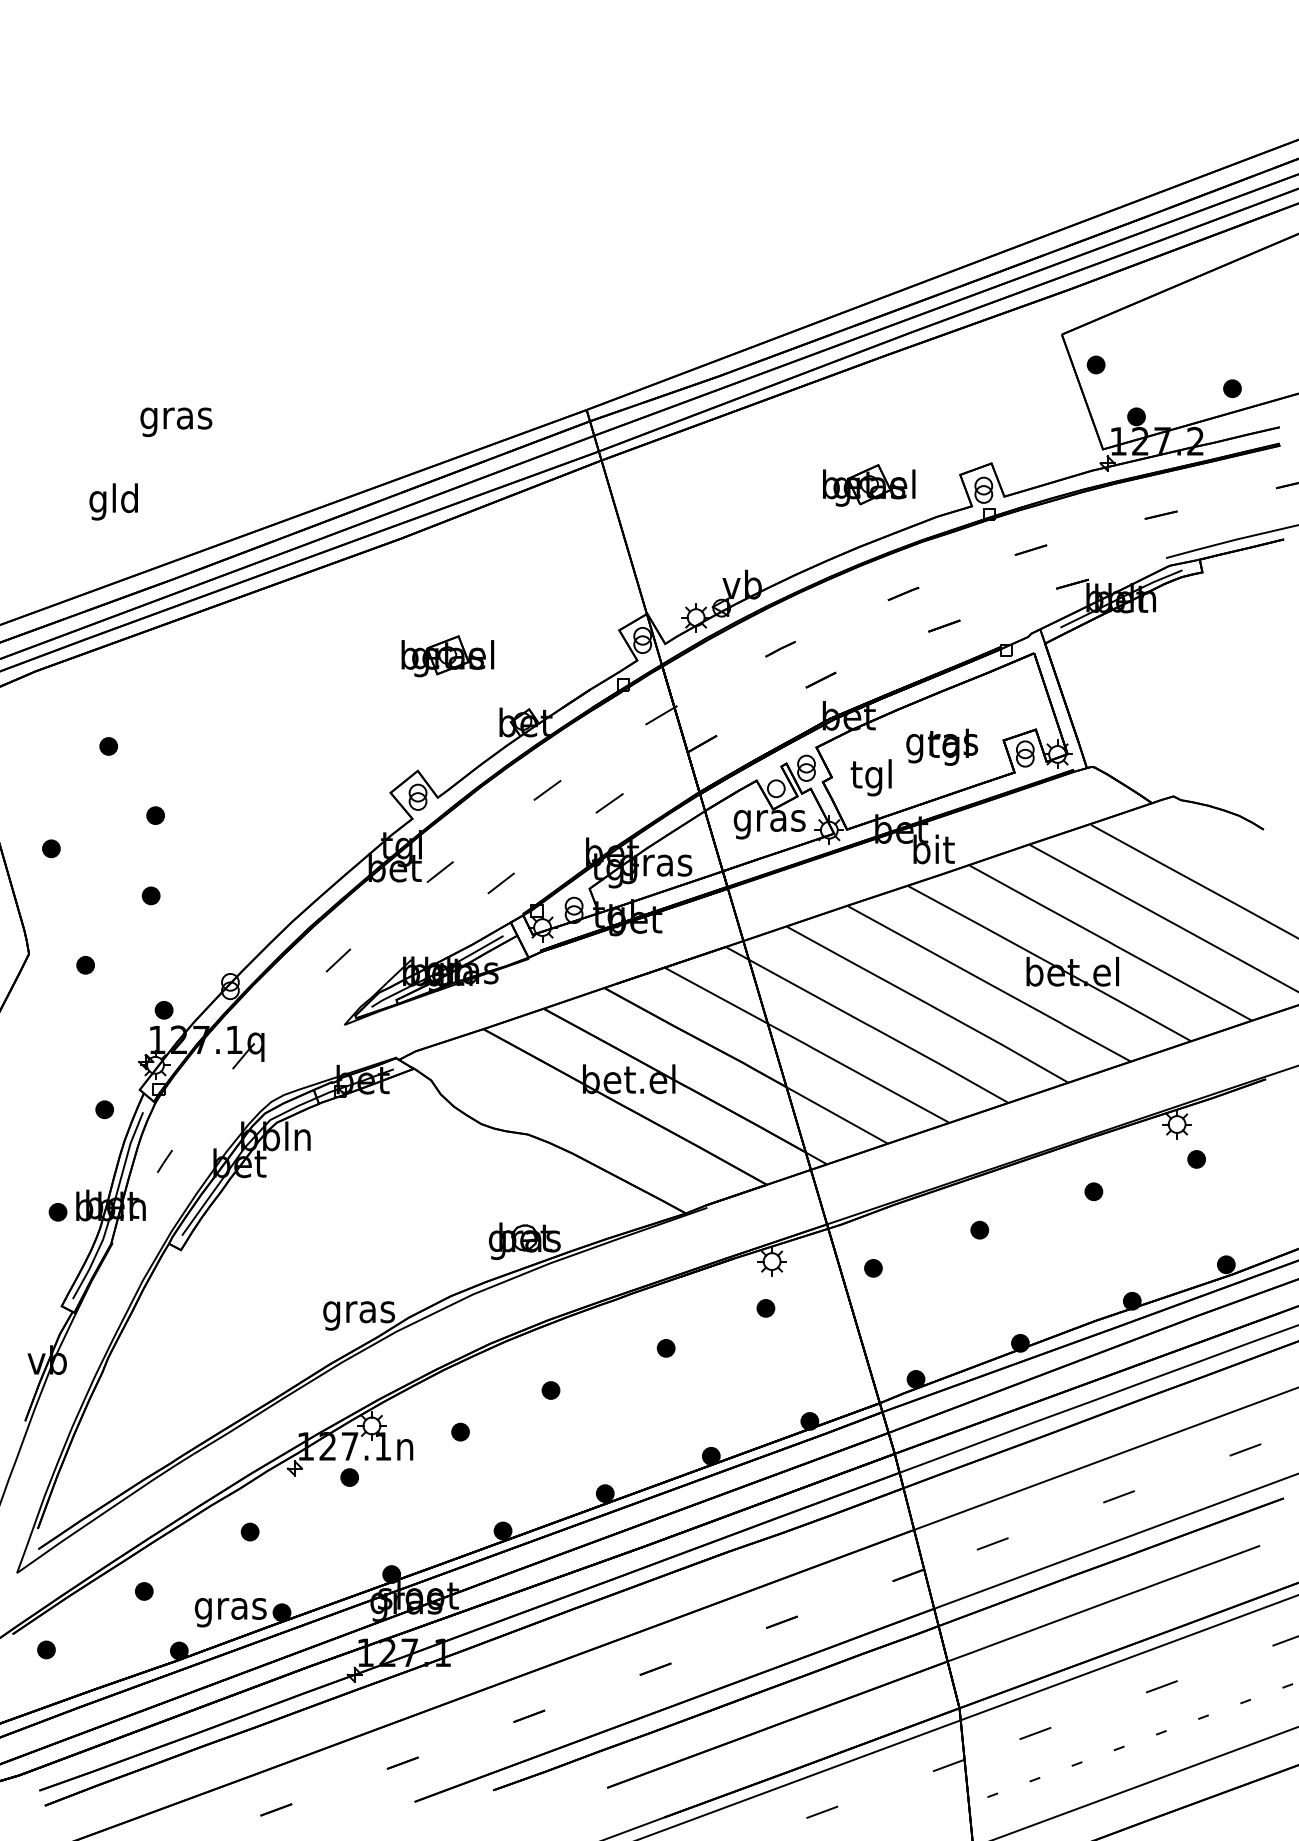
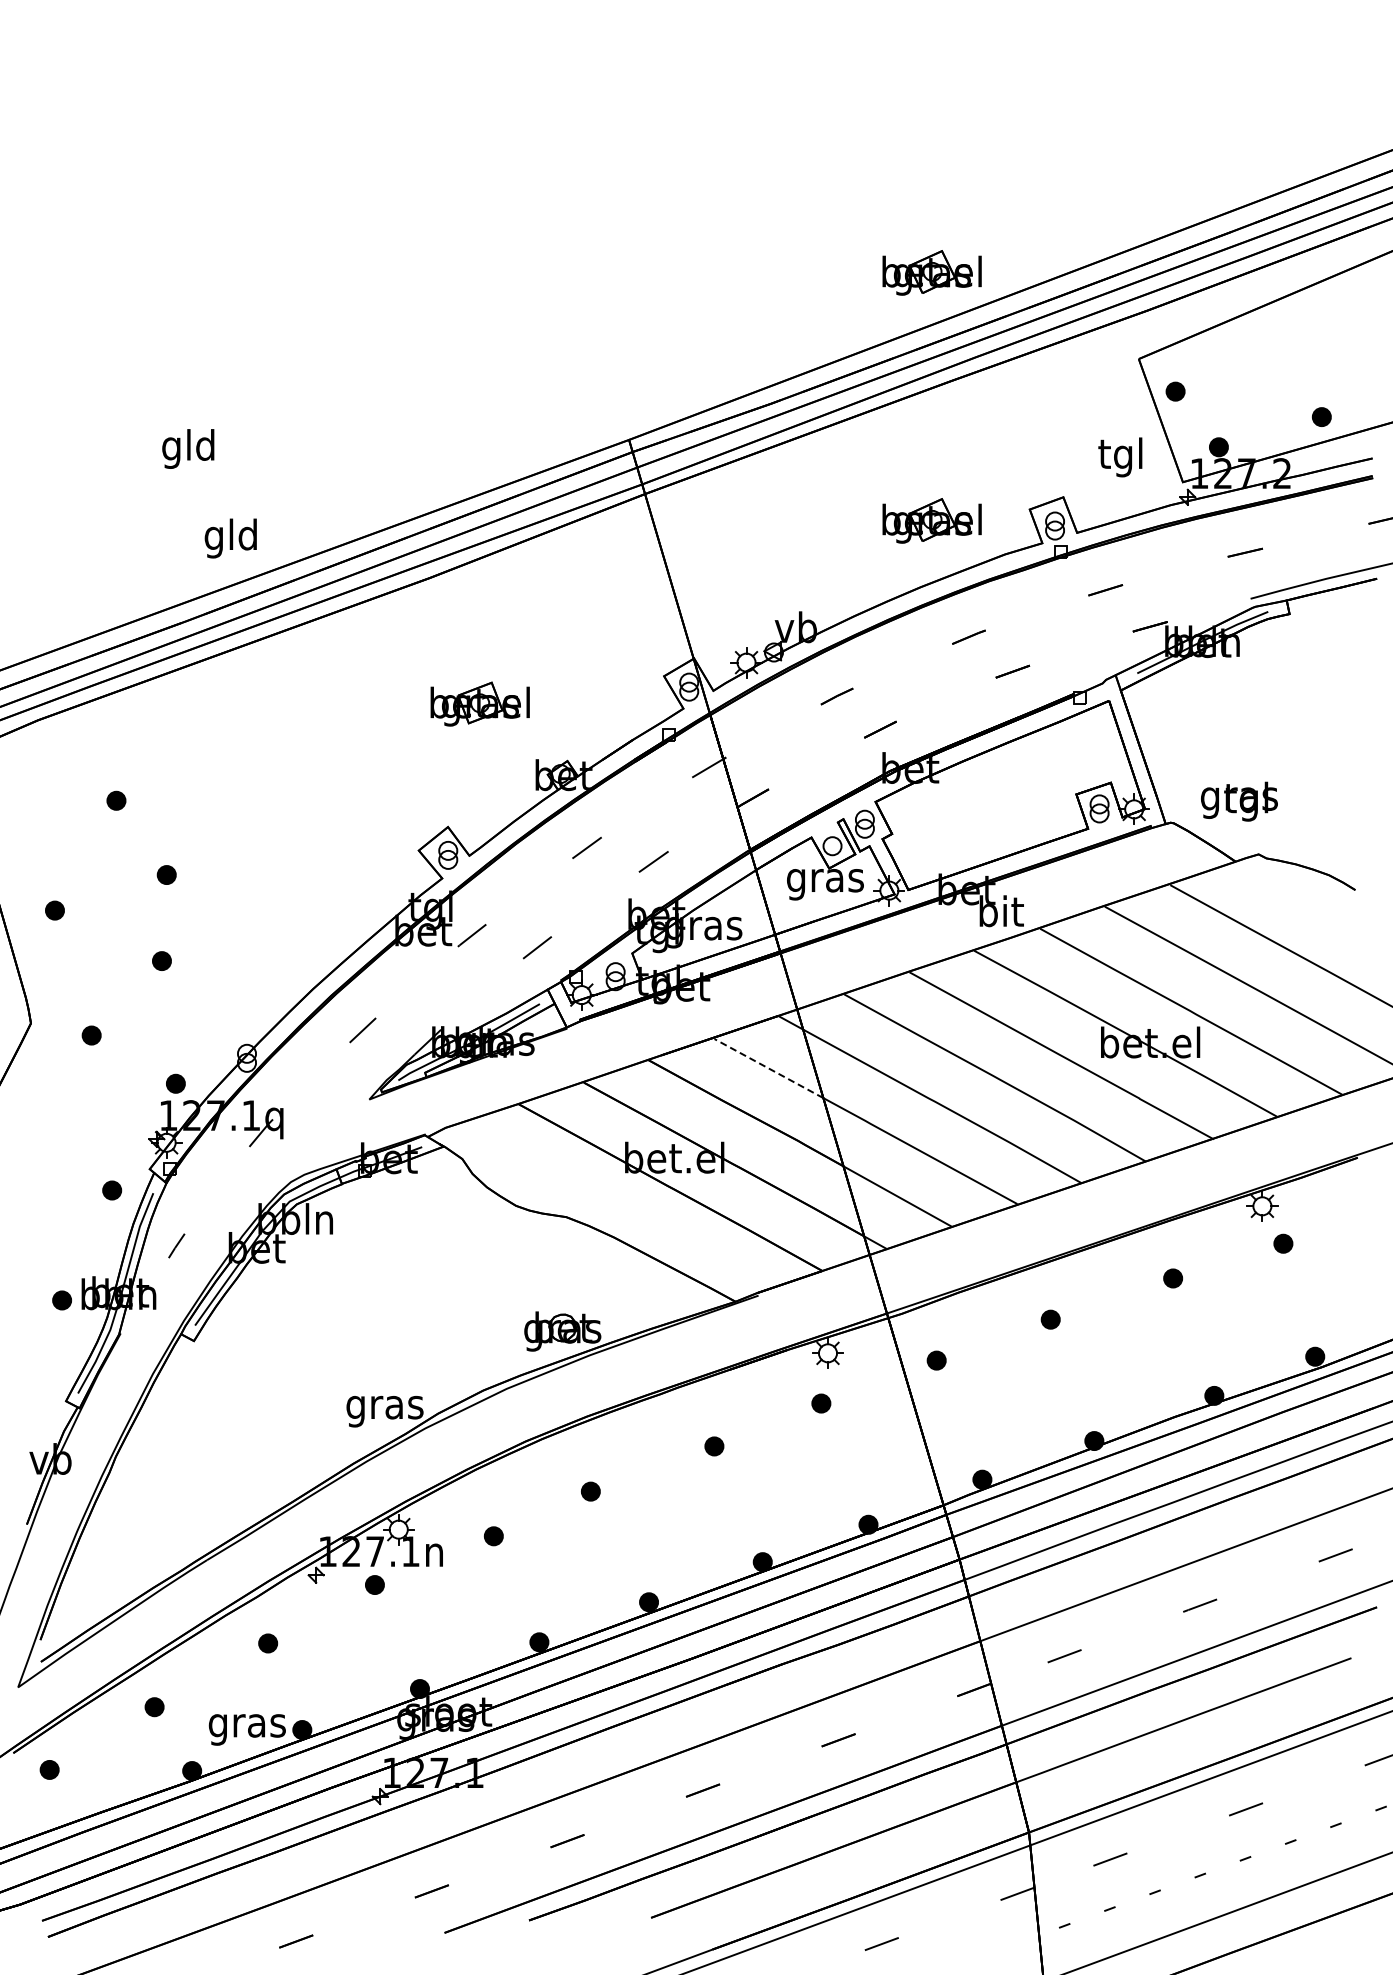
part: (868, 253) -> (931, 272), added
text: (175, 417) -> (188, 448), gras -> gld
text: (113, 501) -> (230, 538), moved
text: (942, 747) -> (1239, 801), moved
text: (871, 777) -> (1120, 457), moved
line: (716, 996) -> (768, 1068), solid -> dashed

